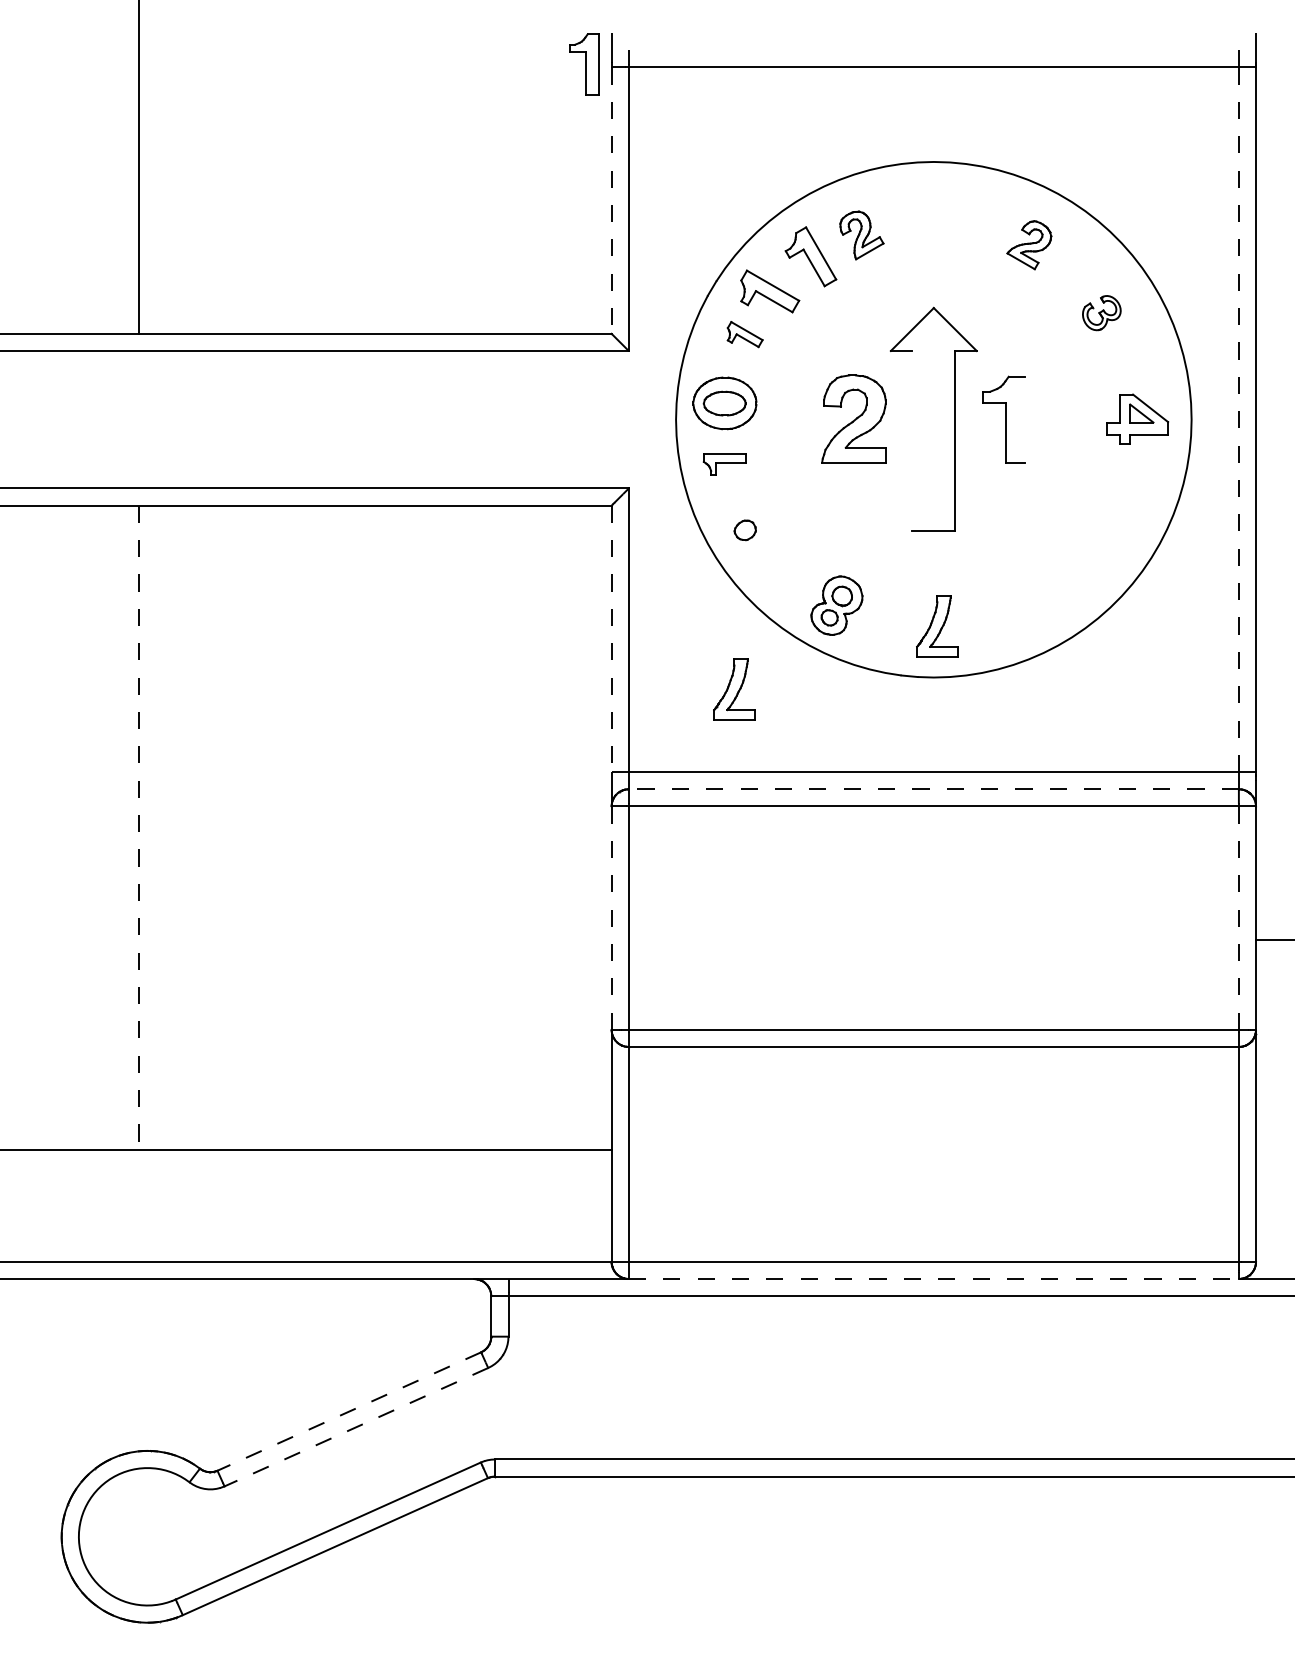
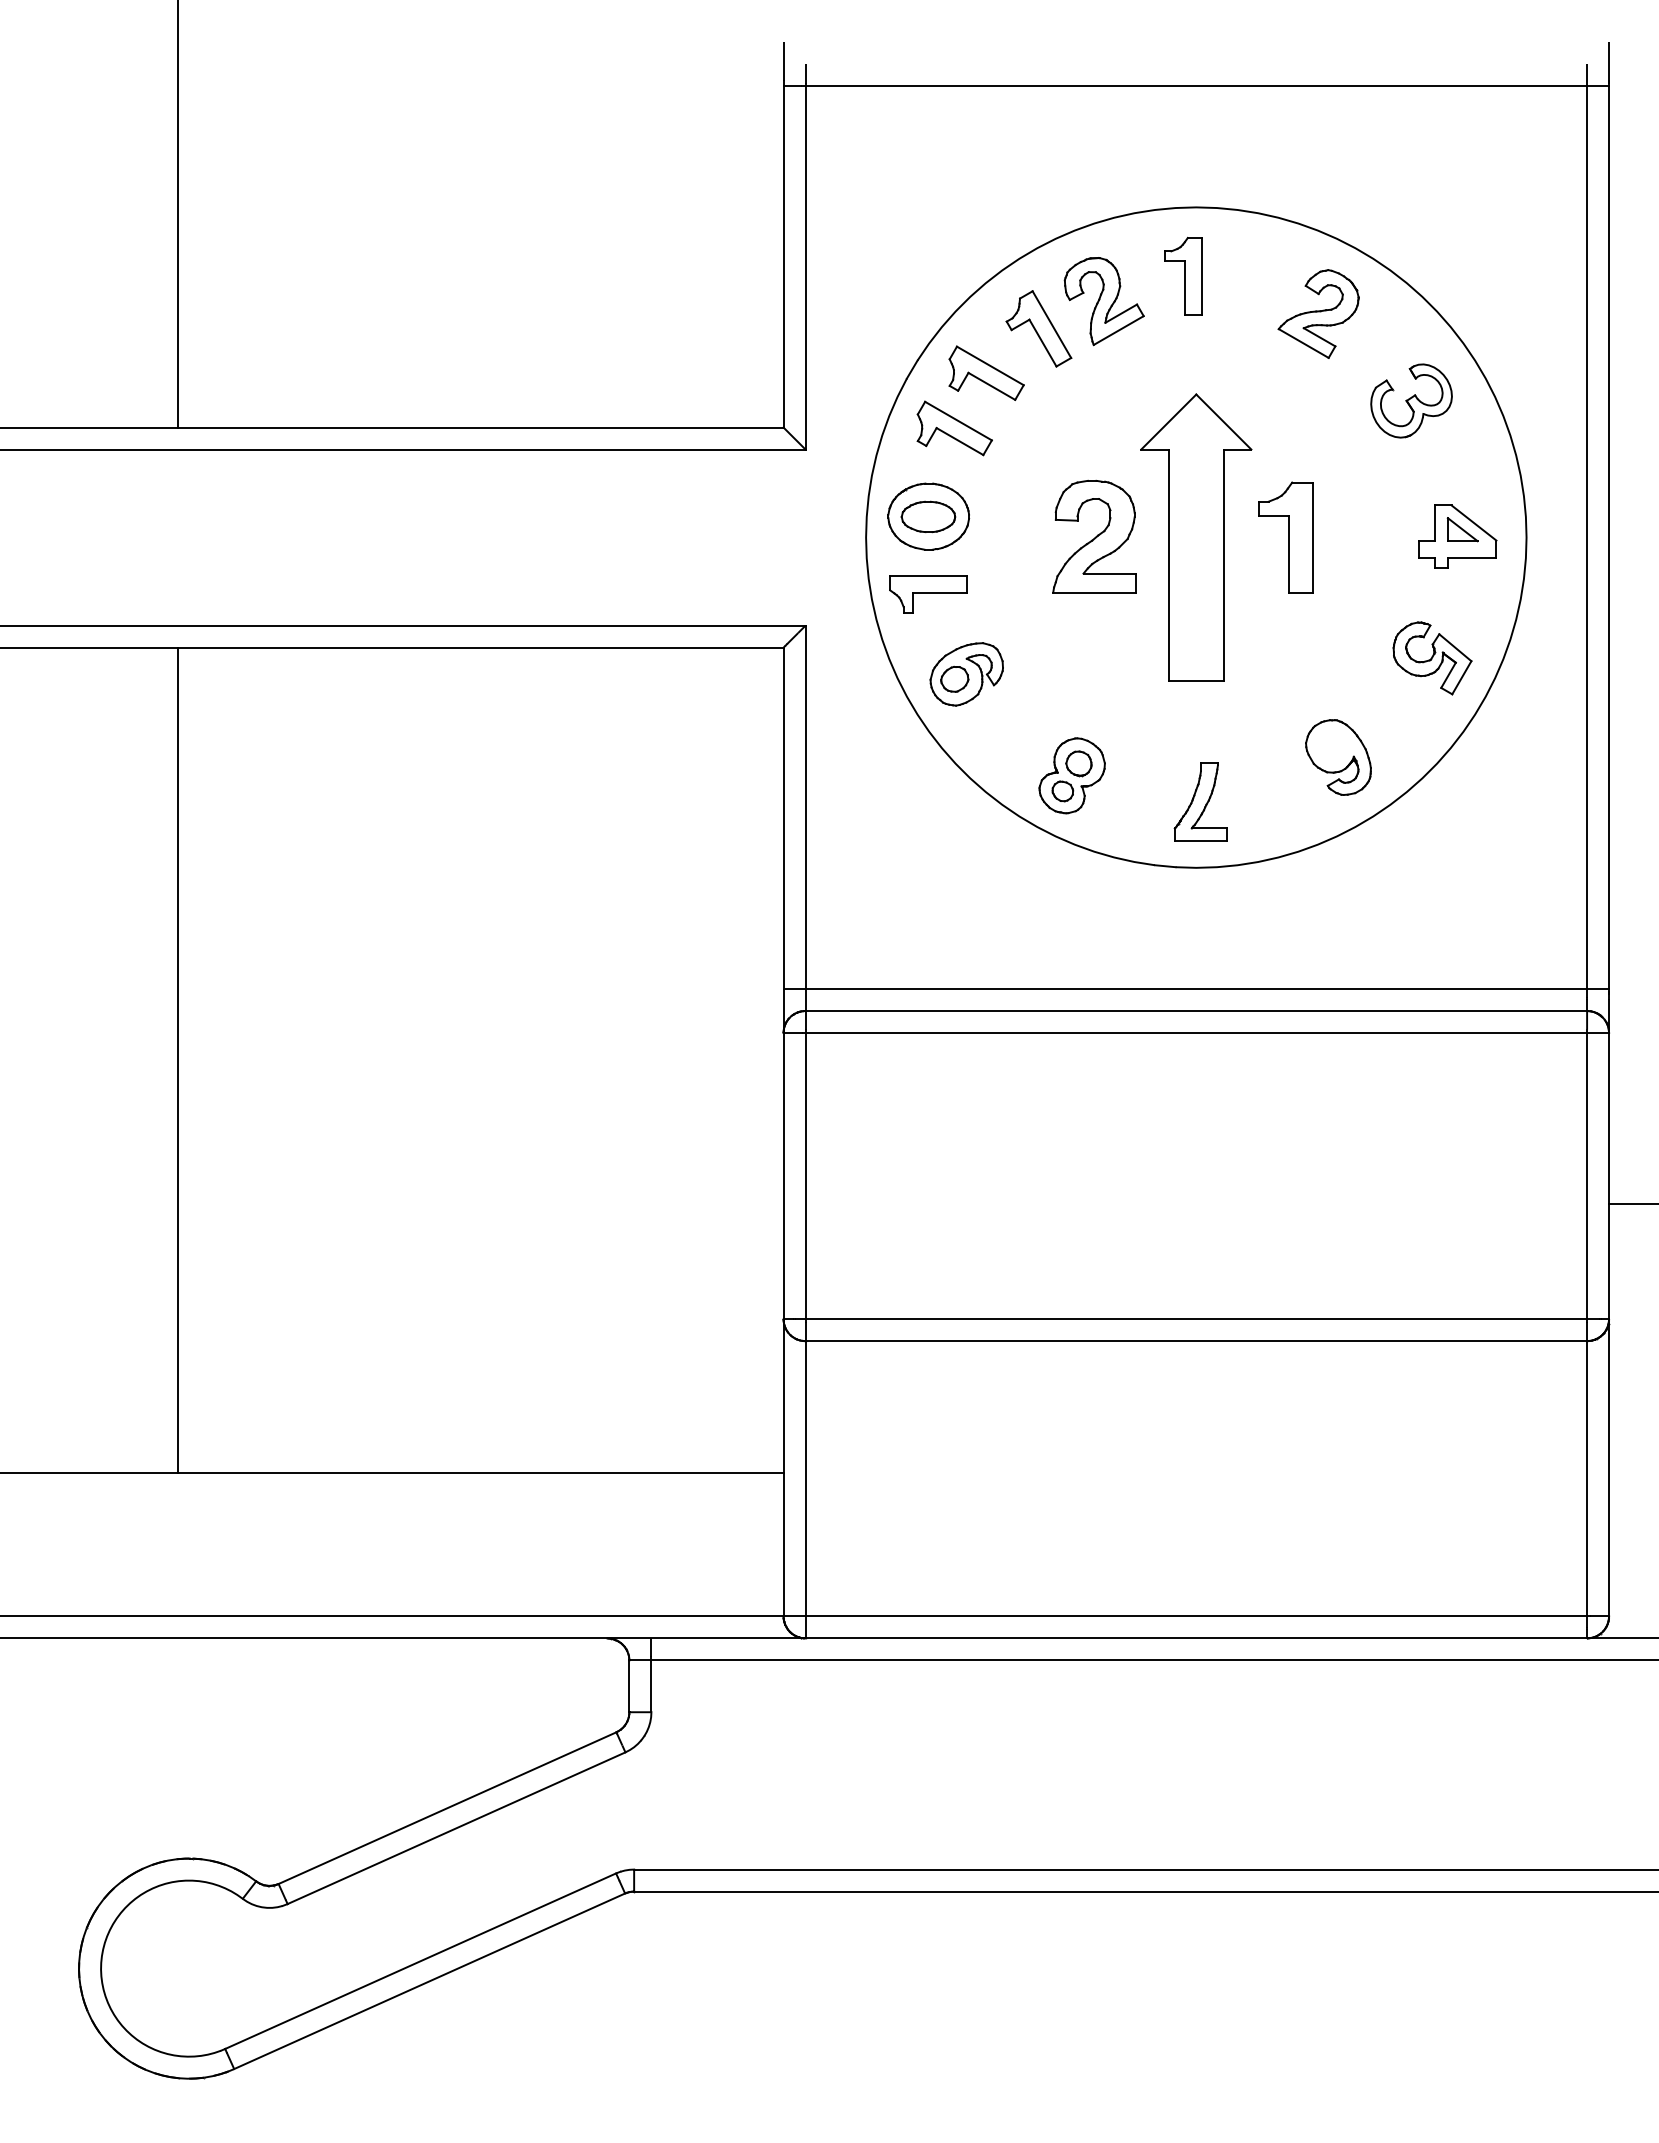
part: (584, 63) -> (1183, 275), moved
line: (611, 200) -> (783, 256), dashed -> solid
part: (861, 235) -> (1103, 301), size x1.43
part: (1029, 244) -> (1318, 313), size x1.43
part: (1101, 312) -> (1411, 400), size x1.67
part: (745, 334) -> (954, 428), size x1.67
line: (1025, 419) -> (1313, 537), added
line: (1239, 420) -> (1587, 538), dashed -> solid
line: (912, 440) -> (1168, 564), added
part: (724, 464) -> (928, 594), size x1.43
part: (1118, 514) -> (1432, 658), added
part: (754, 526) -> (966, 674), added
part: (1044, 591) -> (1338, 757), added
line: (611, 639) -> (783, 818), dashed -> solid
part: (734, 688) -> (940, 882), removed
line: (933, 788) -> (1196, 1010), dashed -> solid
line: (139, 827) -> (178, 1060), dashed -> solid
line: (1239, 917) -> (1587, 1175), dashed -> solid
line: (611, 918) -> (783, 1176), dashed -> solid
line: (933, 1279) -> (1196, 1638), dashed -> solid
line: (349, 1411) -> (447, 1808), dashed -> solid
line: (356, 1427) -> (456, 1828), dashed -> solid

